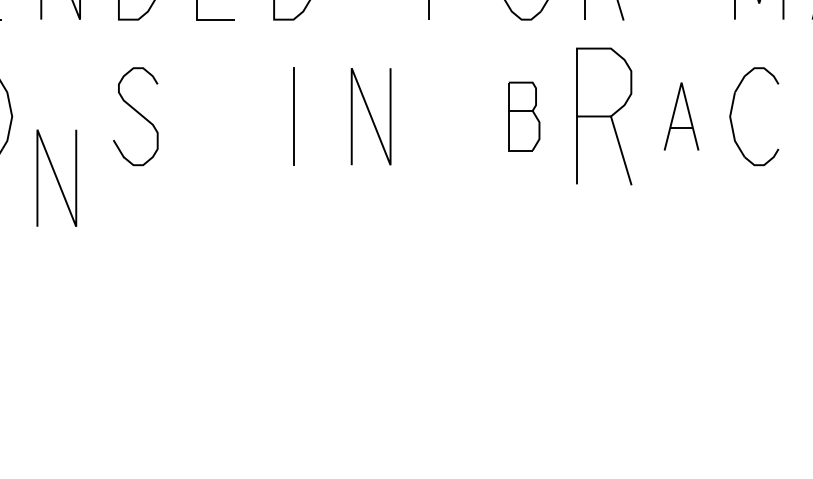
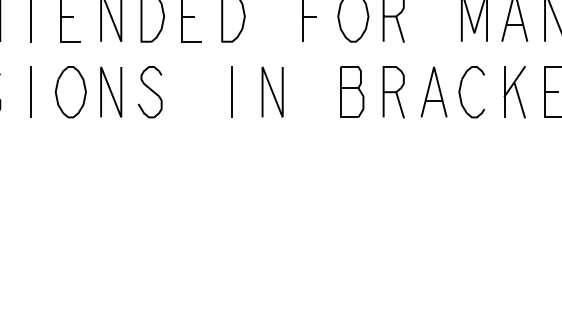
part: (524, 115) -> (352, 91), size x1.43
part: (680, 115) -> (433, 91), size x1.43
part: (603, 117) -> (393, 92), size x0.71
line: (57, 176) -> (111, 91), moved

